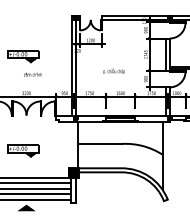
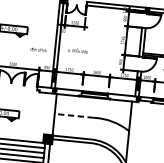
text: (113, 70) -> (77, 50), moved
text: (32, 74) -> (38, 49), moved
line: (100, 143) -> (74, 115), solid -> dashed

